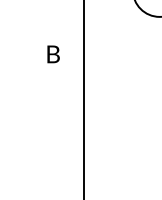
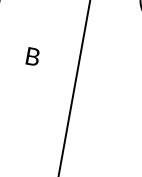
text: (53, 54) -> (32, 56), moved

